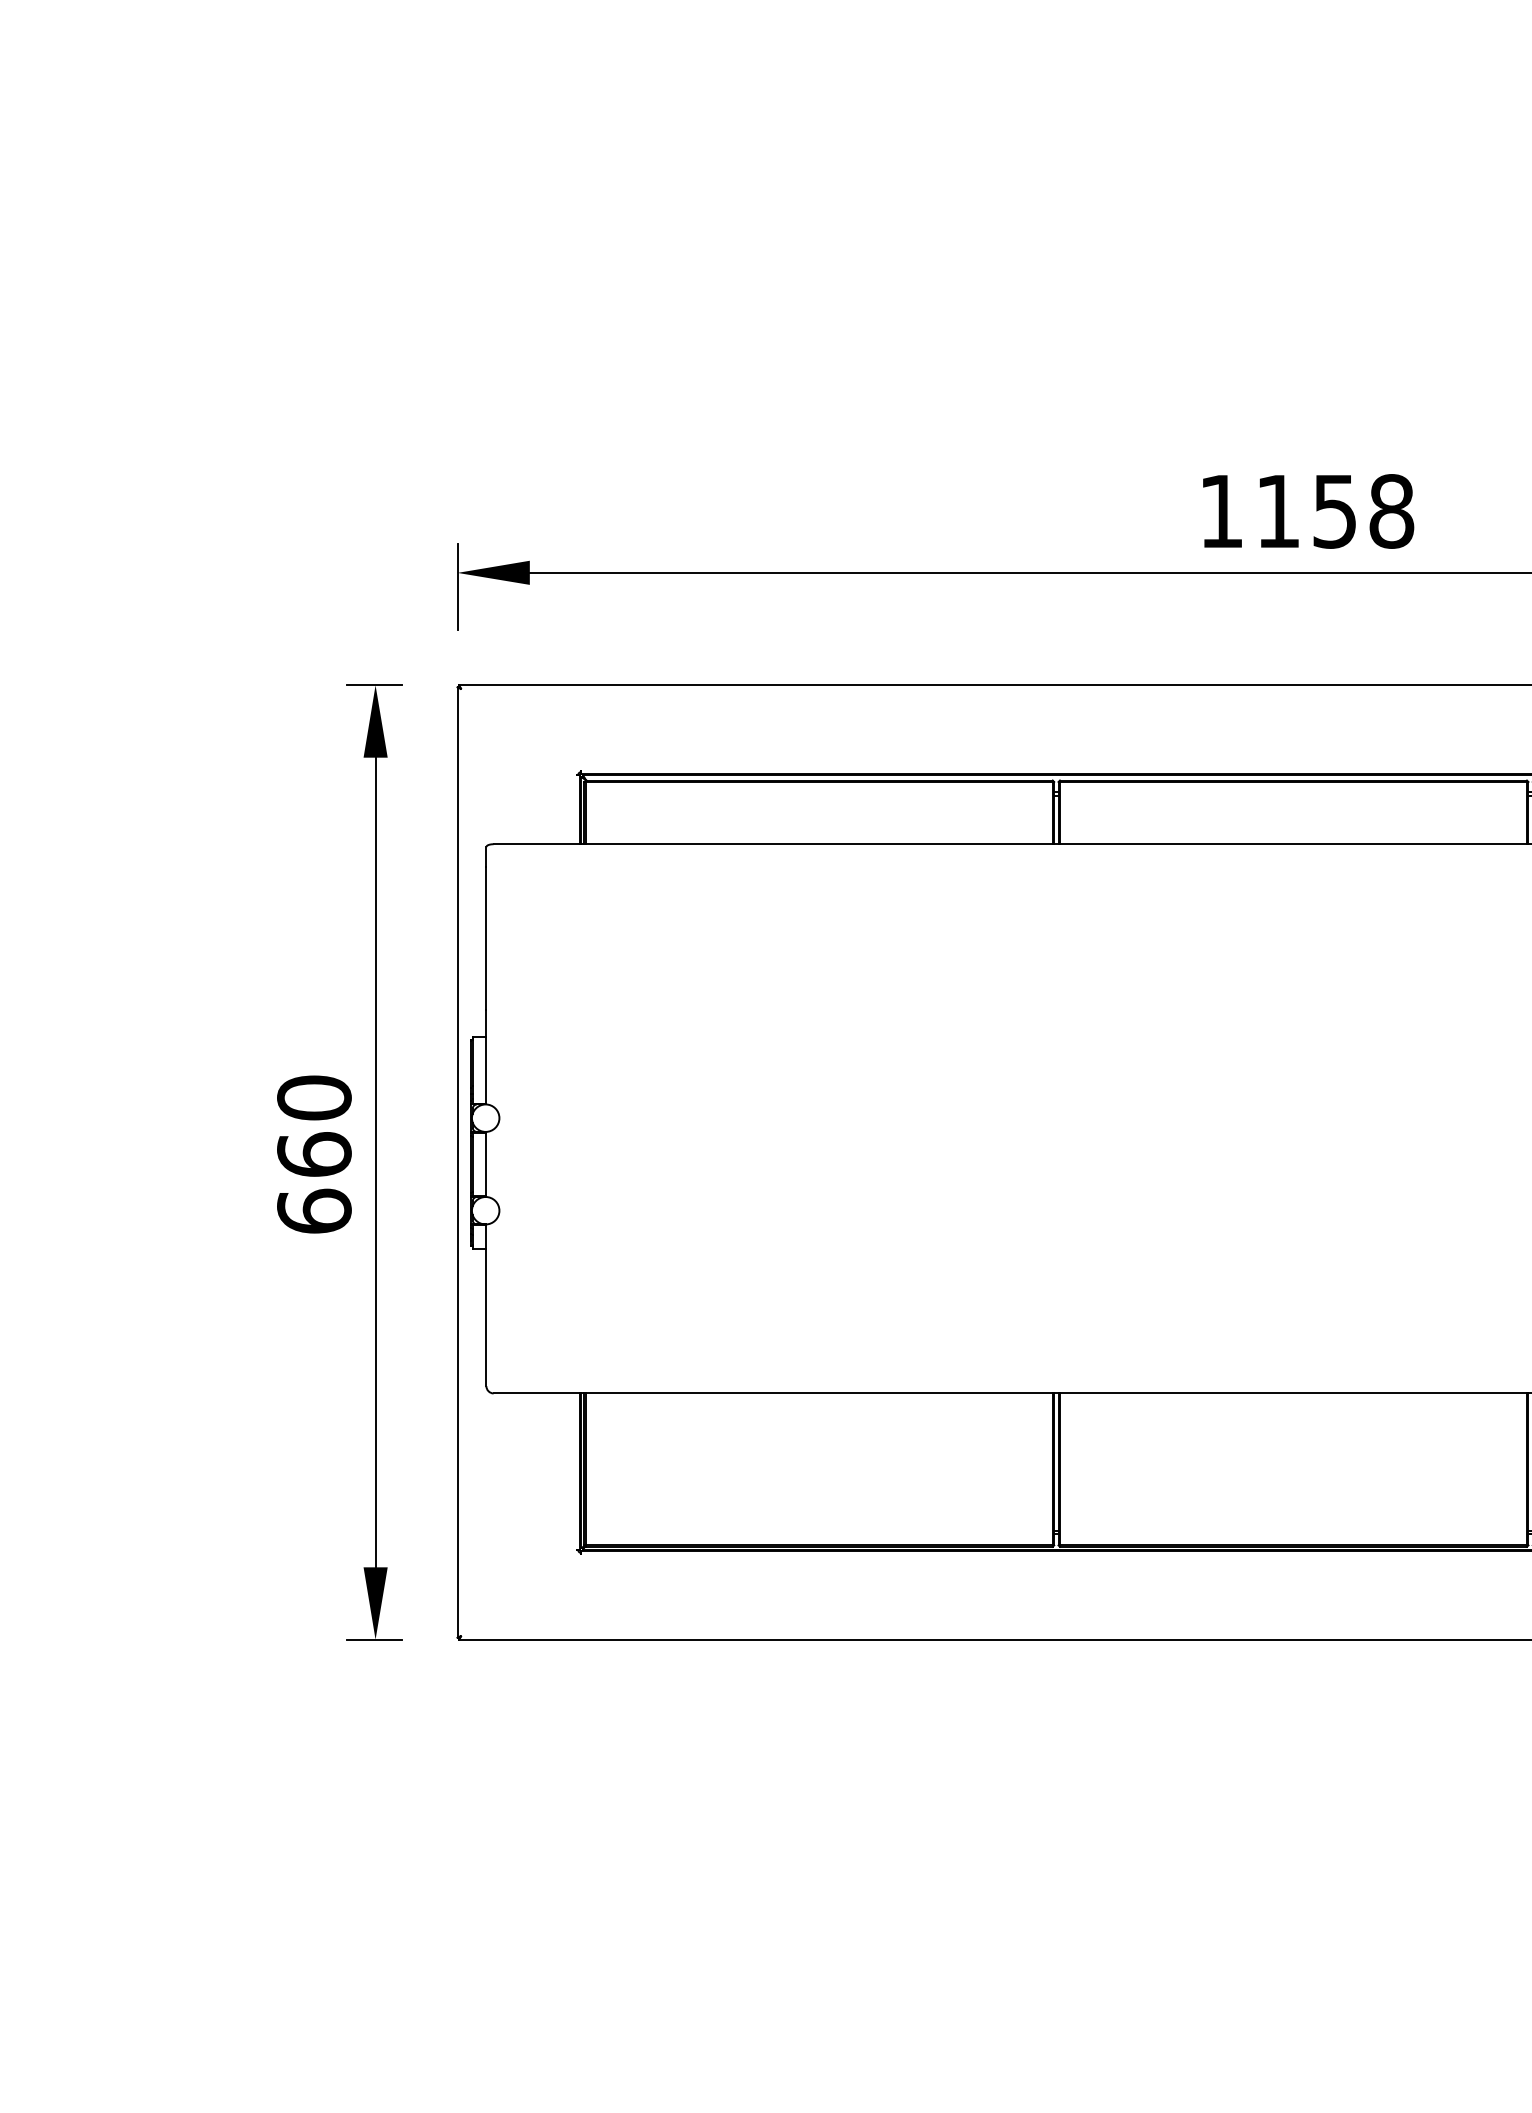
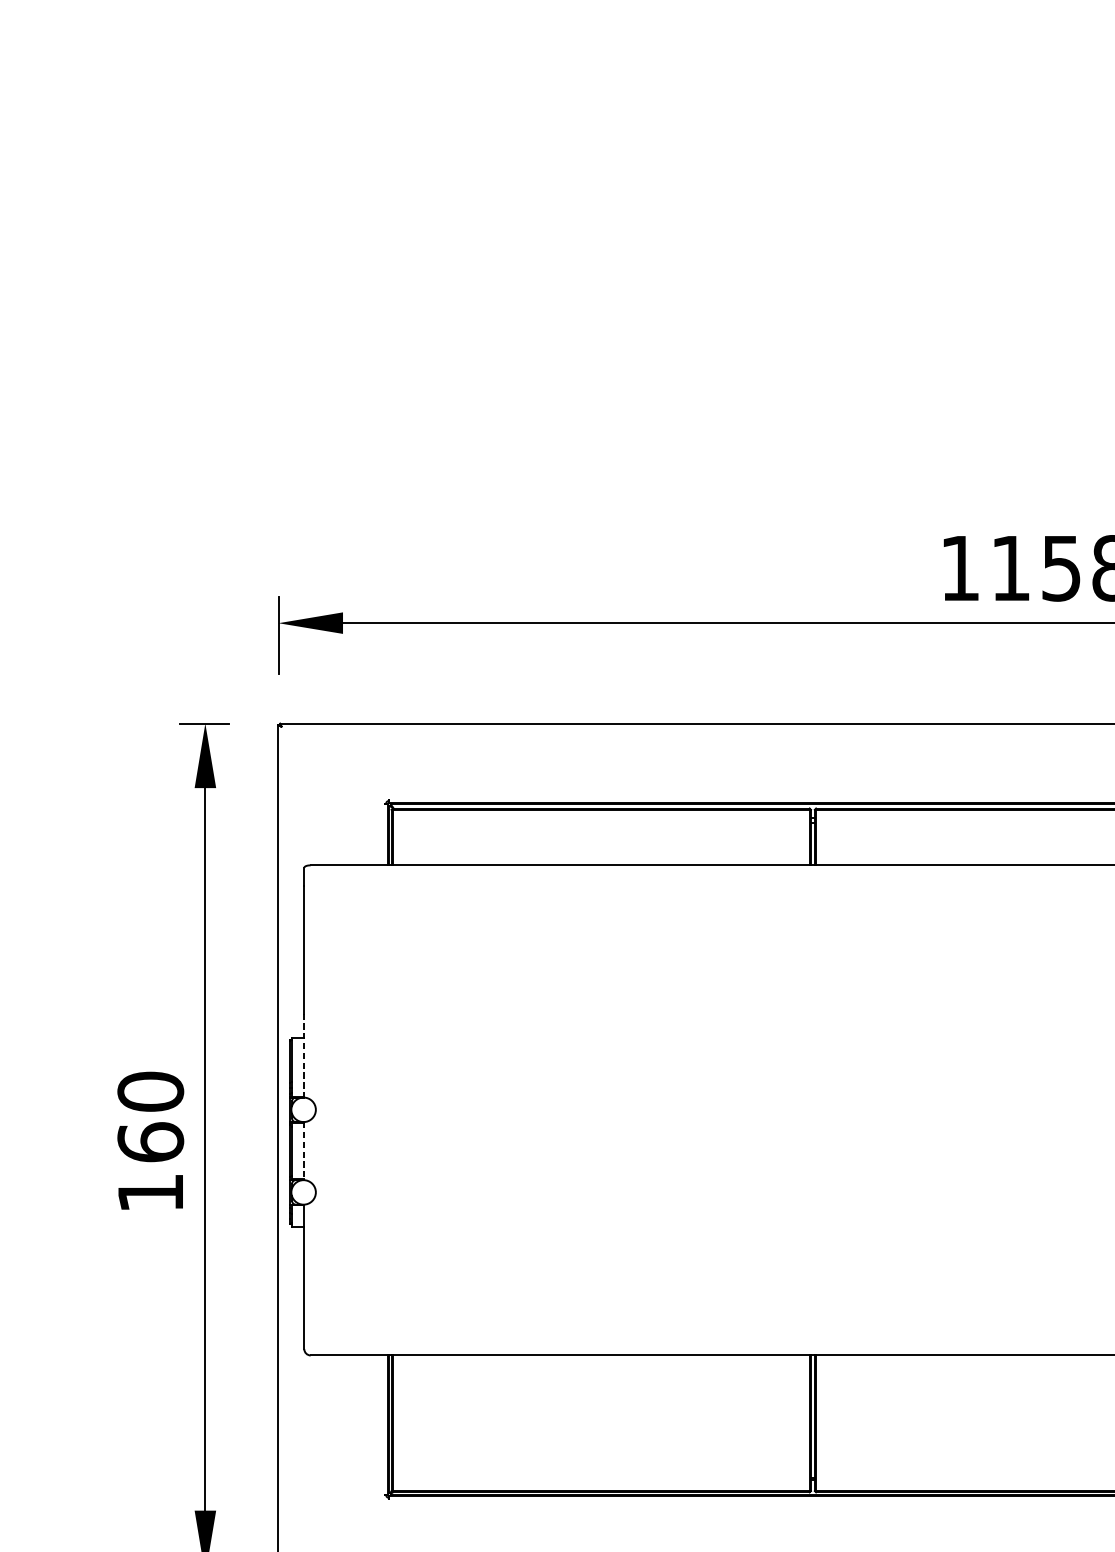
line: (486, 1057) -> (304, 1055), solid -> dashed
line: (486, 1164) -> (304, 1151), solid -> dashed
text: (314, 1210) -> (150, 1192), 660 -> 160

